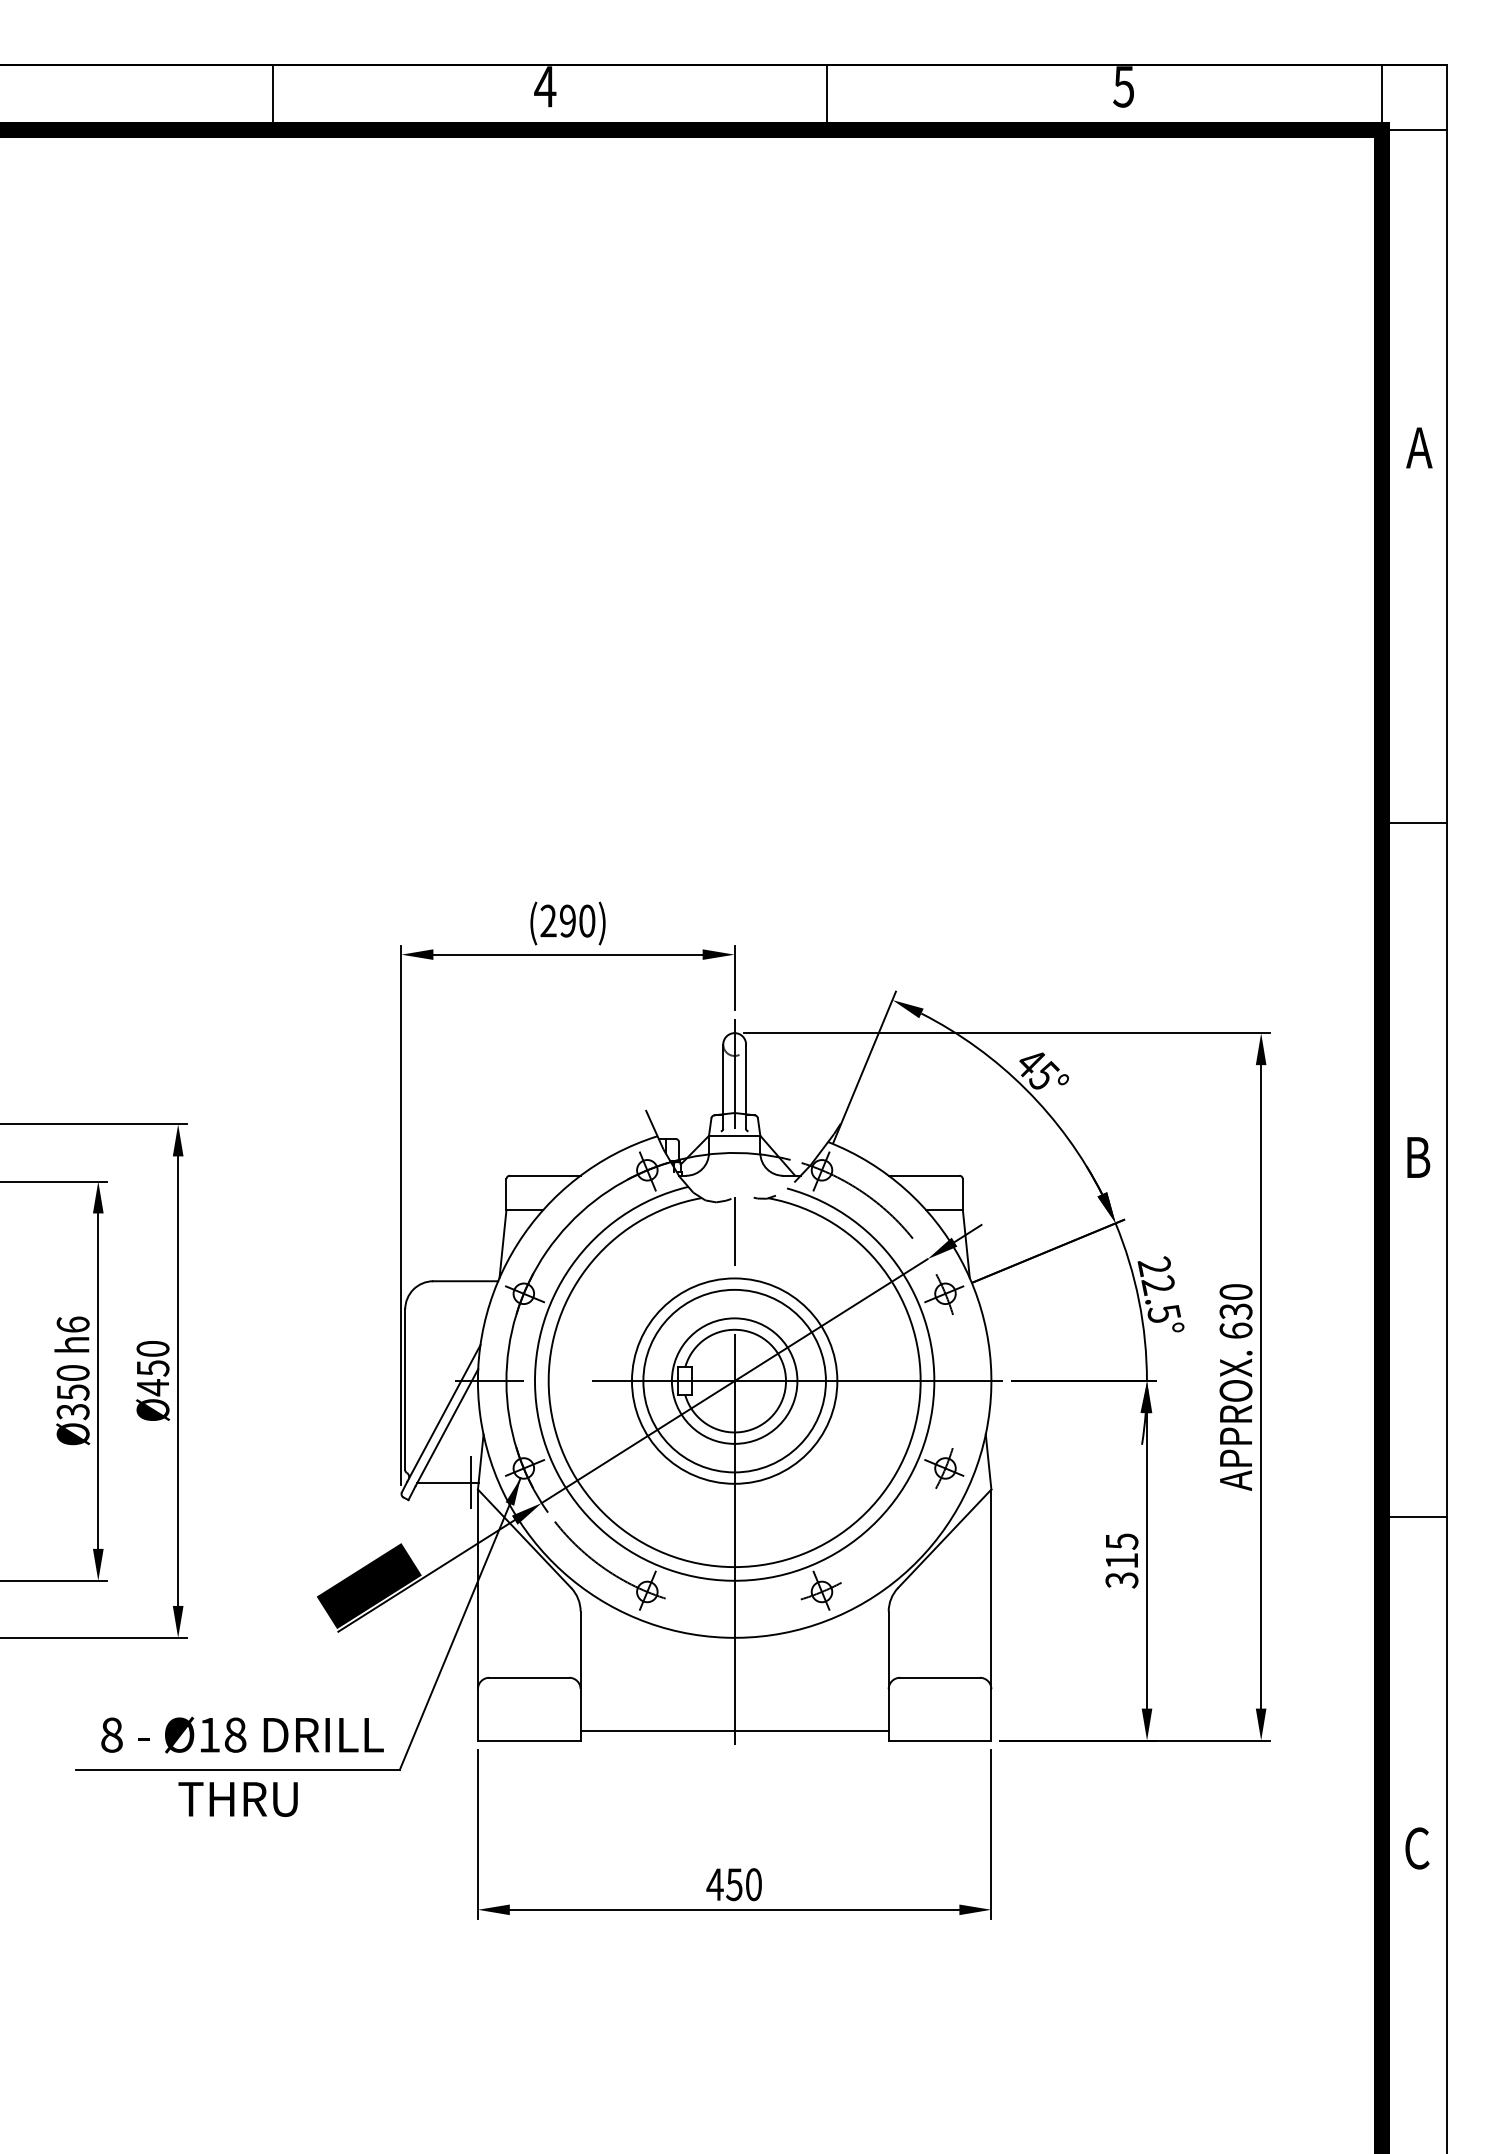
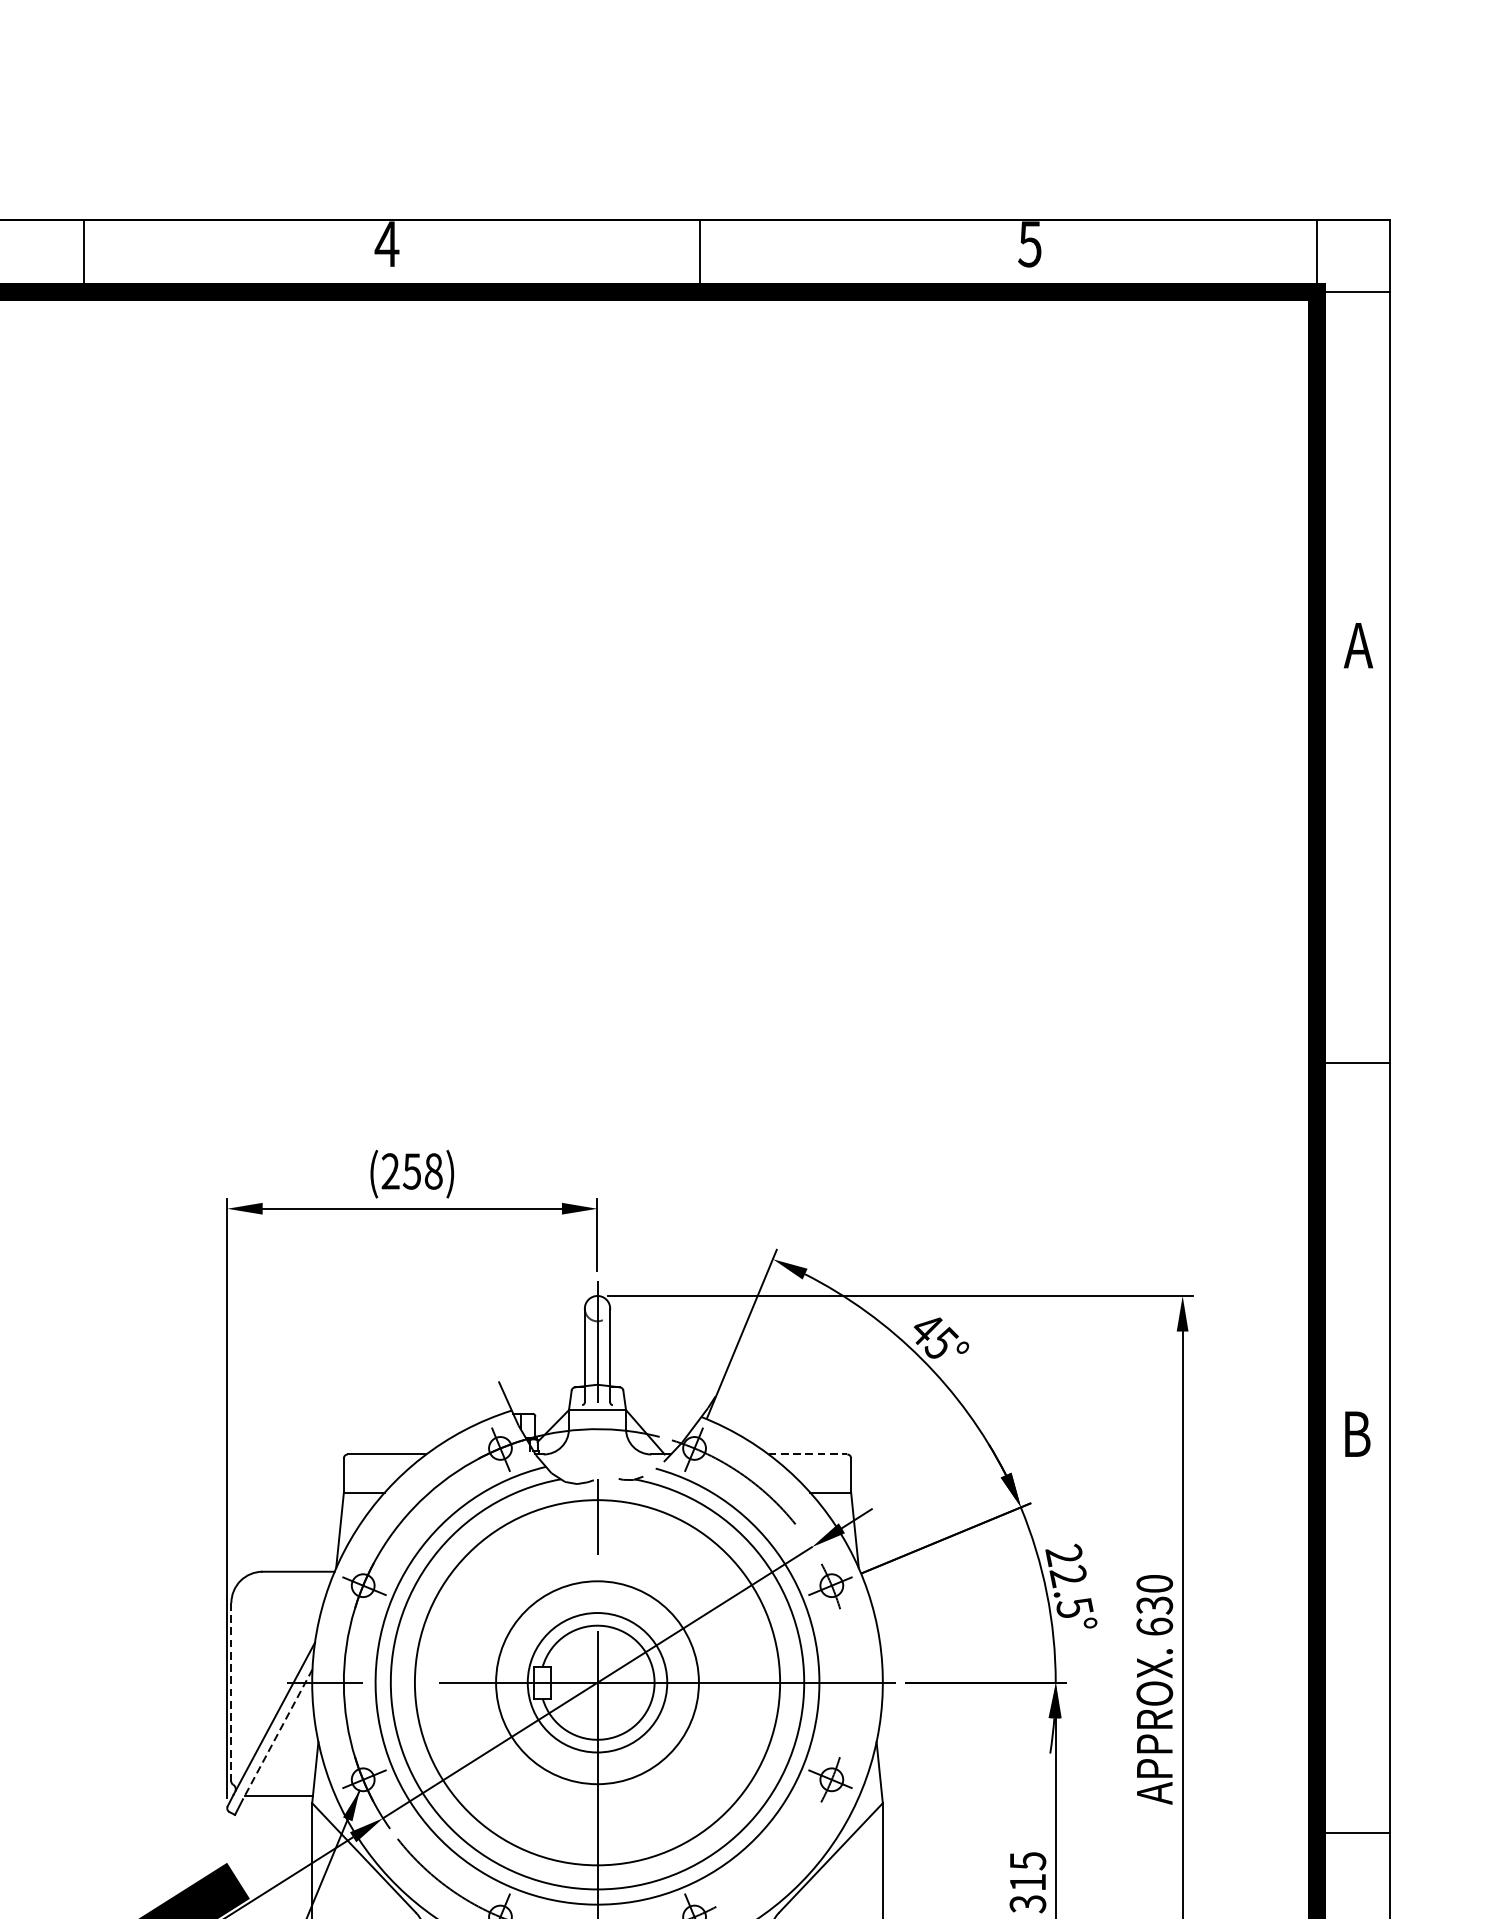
text: (577, 920) -> (422, 1170), (290) -> (258)
line: (924, 1175) -> (808, 1454), solid -> dashed
circle: (734, 1380) -> (597, 1682), size x1.6
line: (405, 1390) -> (231, 1693), solid -> dashed
line: (446, 1428) -> (277, 1735), solid -> dashed
line: (471, 1482) -> (305, 1795), removed

